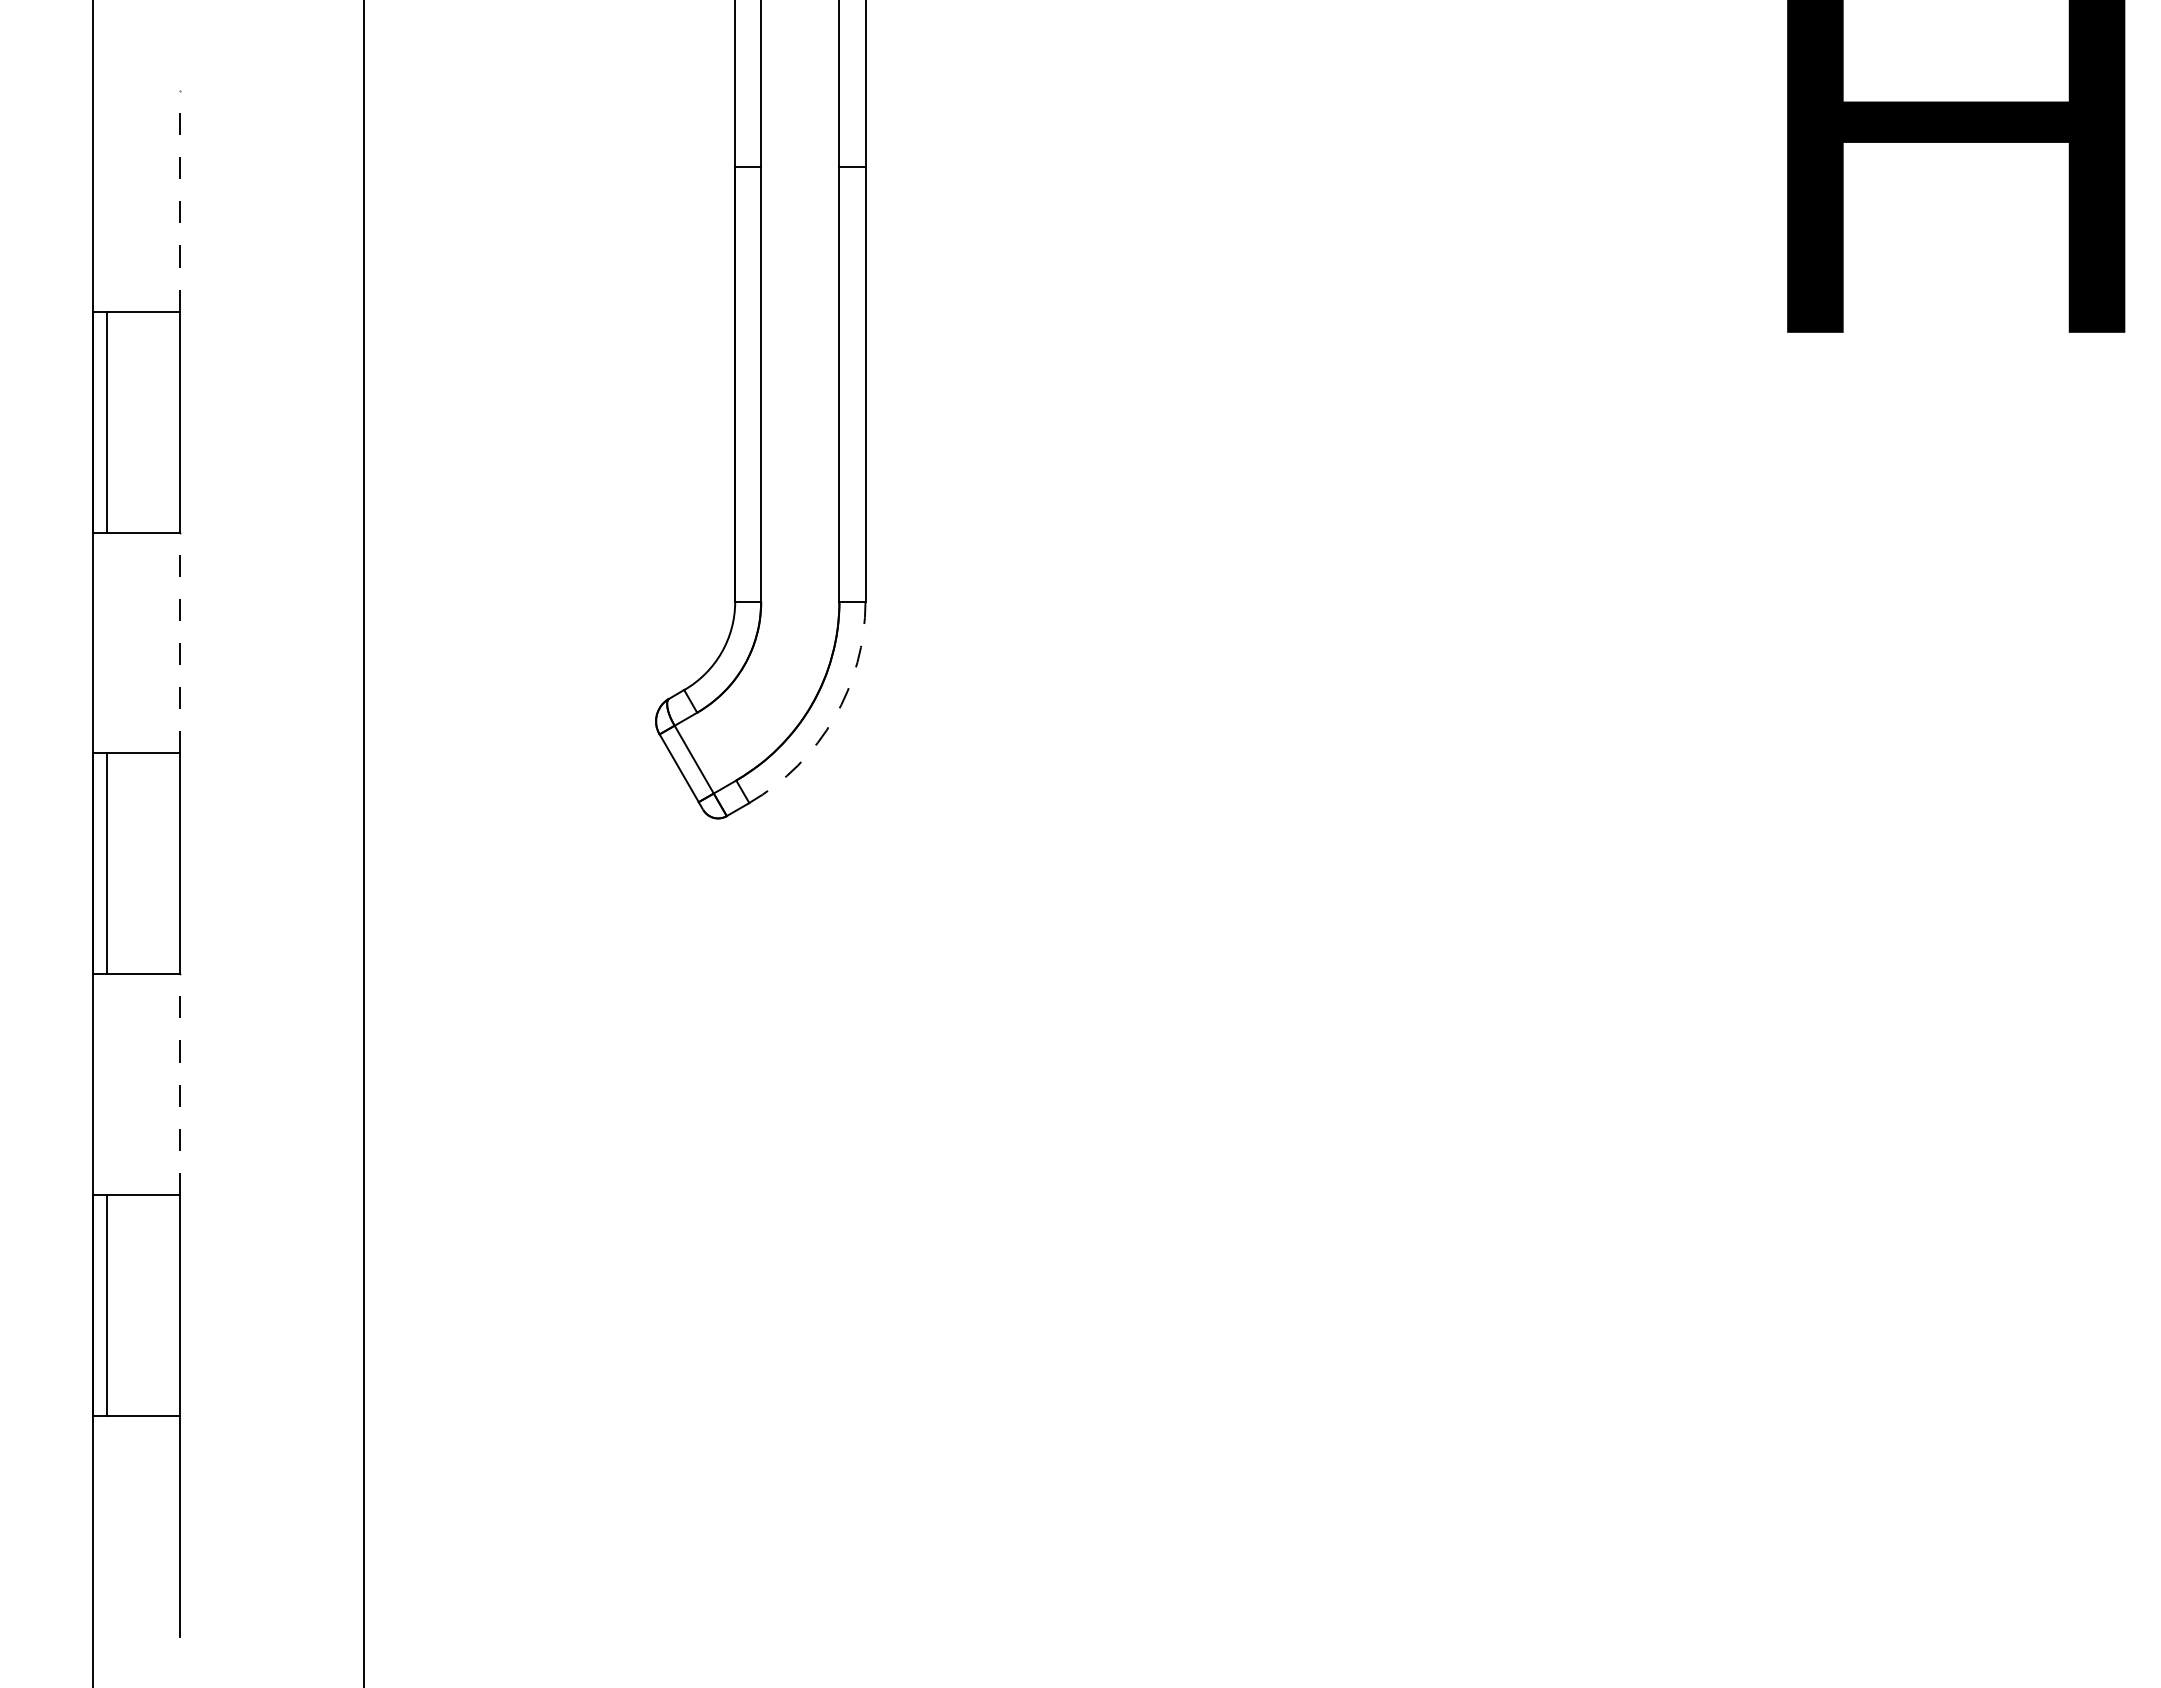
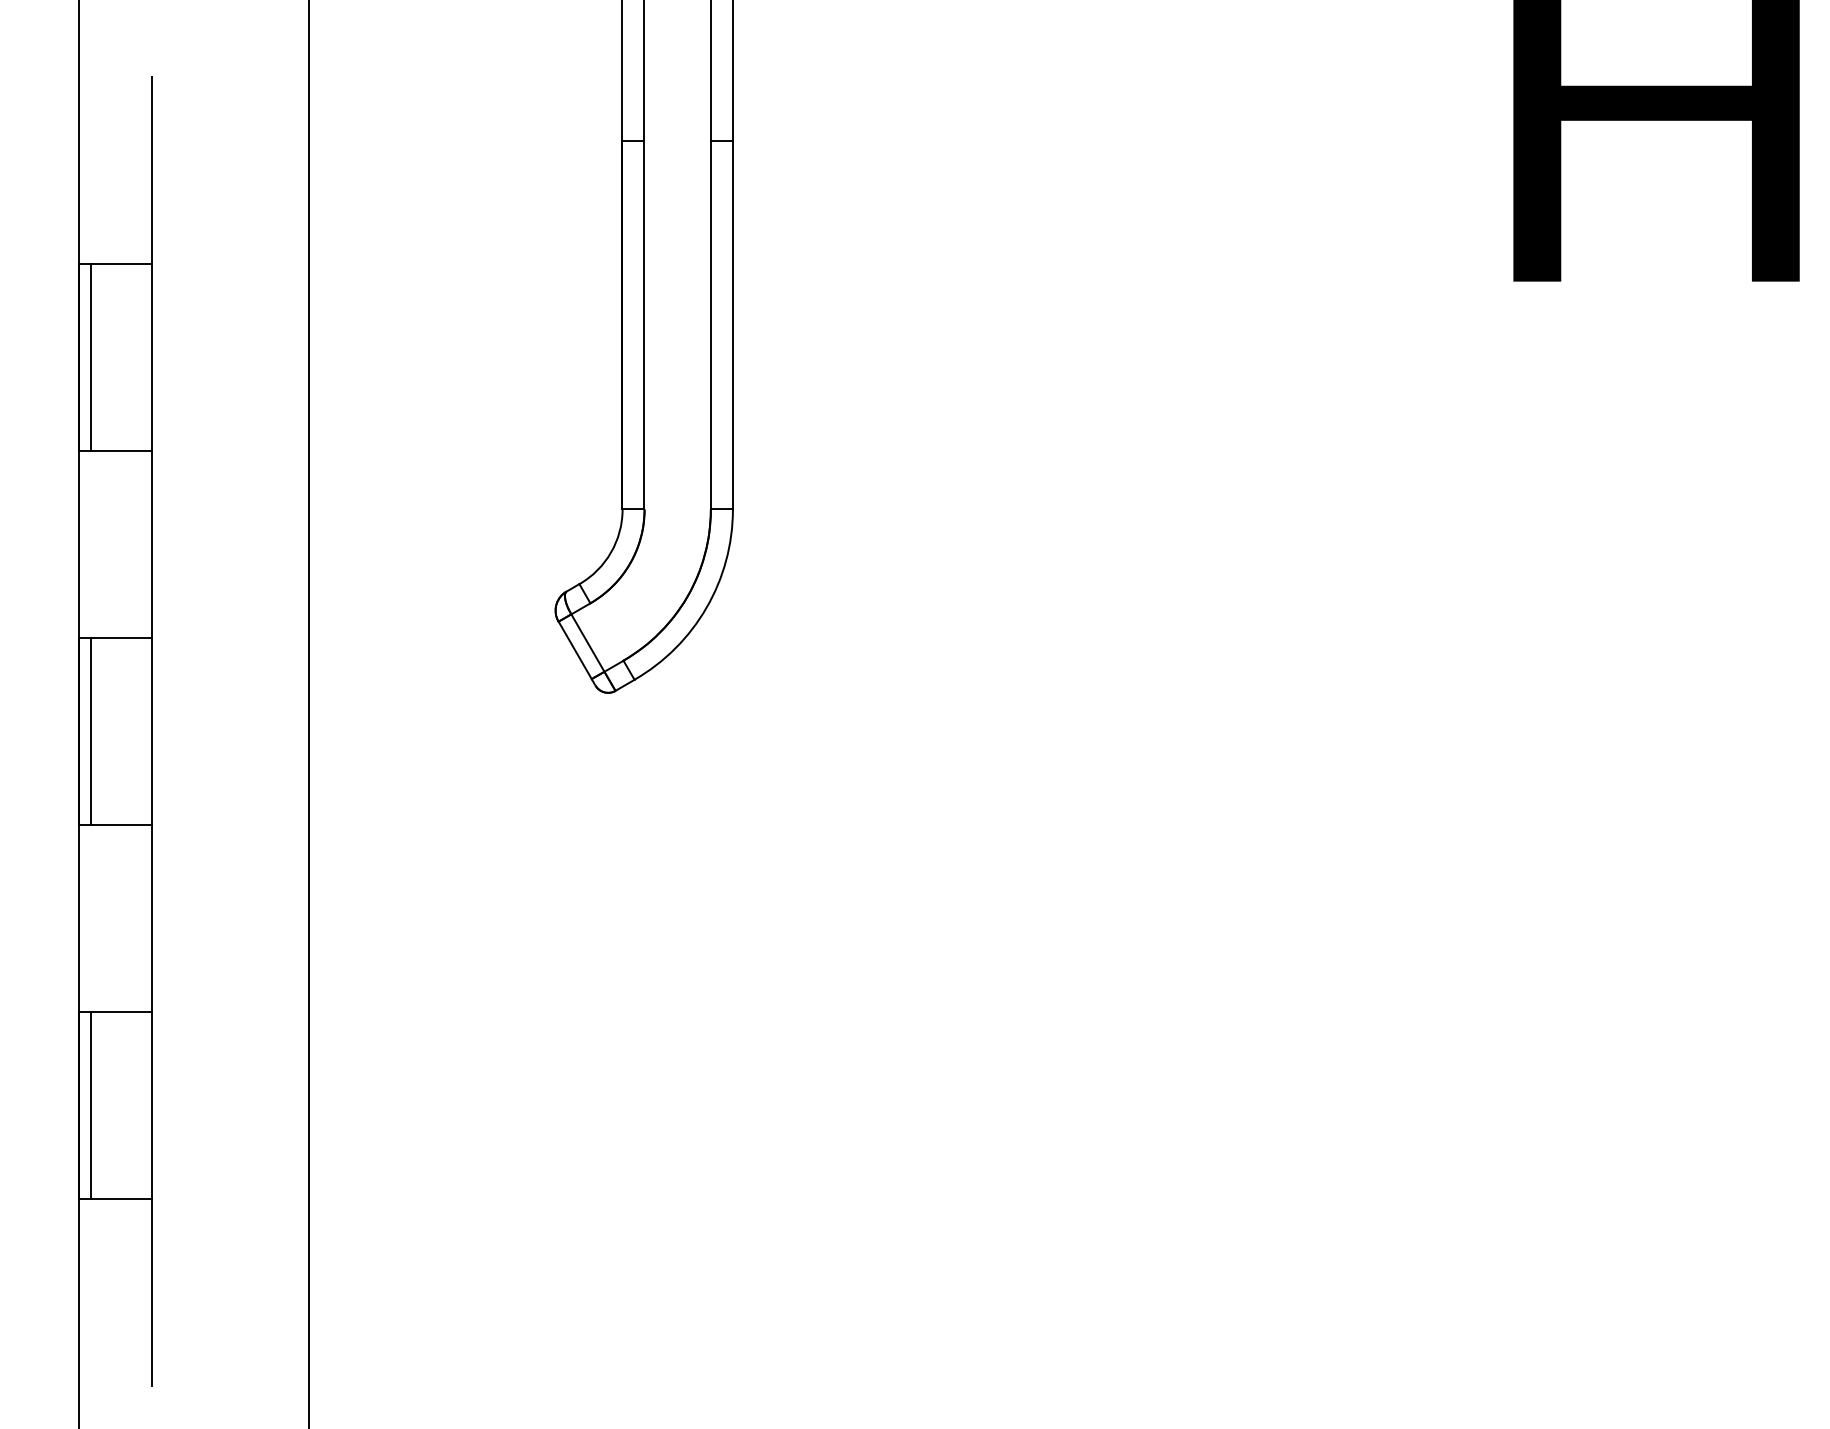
line: (180, 200) -> (152, 169), dashed -> solid
line: (180, 642) -> (152, 543), dashed -> solid
arc: (834, 717) -> (706, 607), dashed -> solid
line: (180, 1084) -> (152, 918), dashed -> solid

